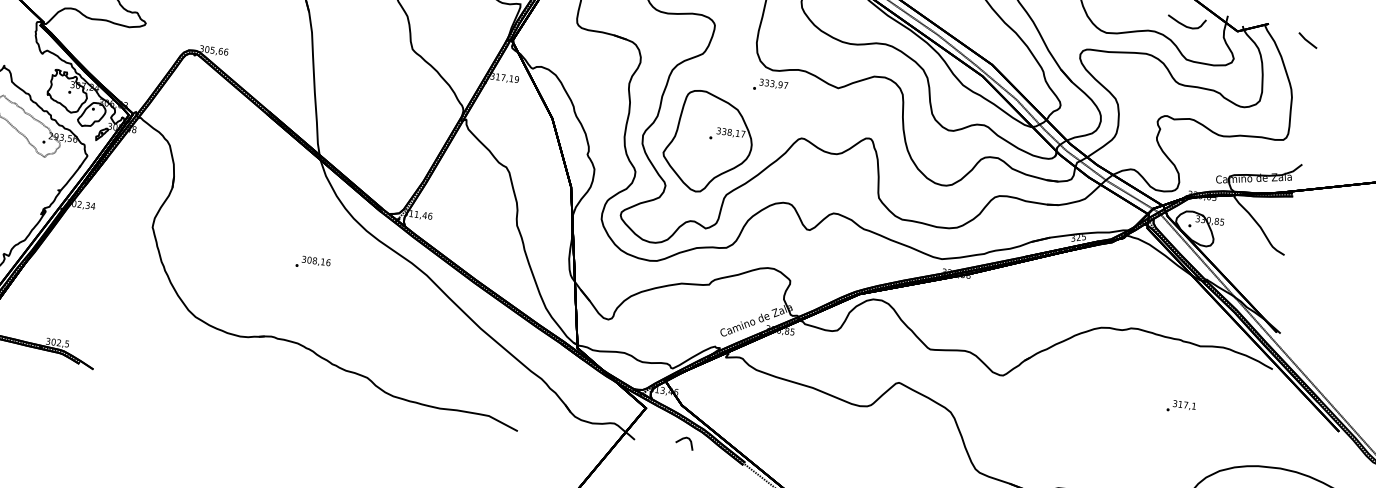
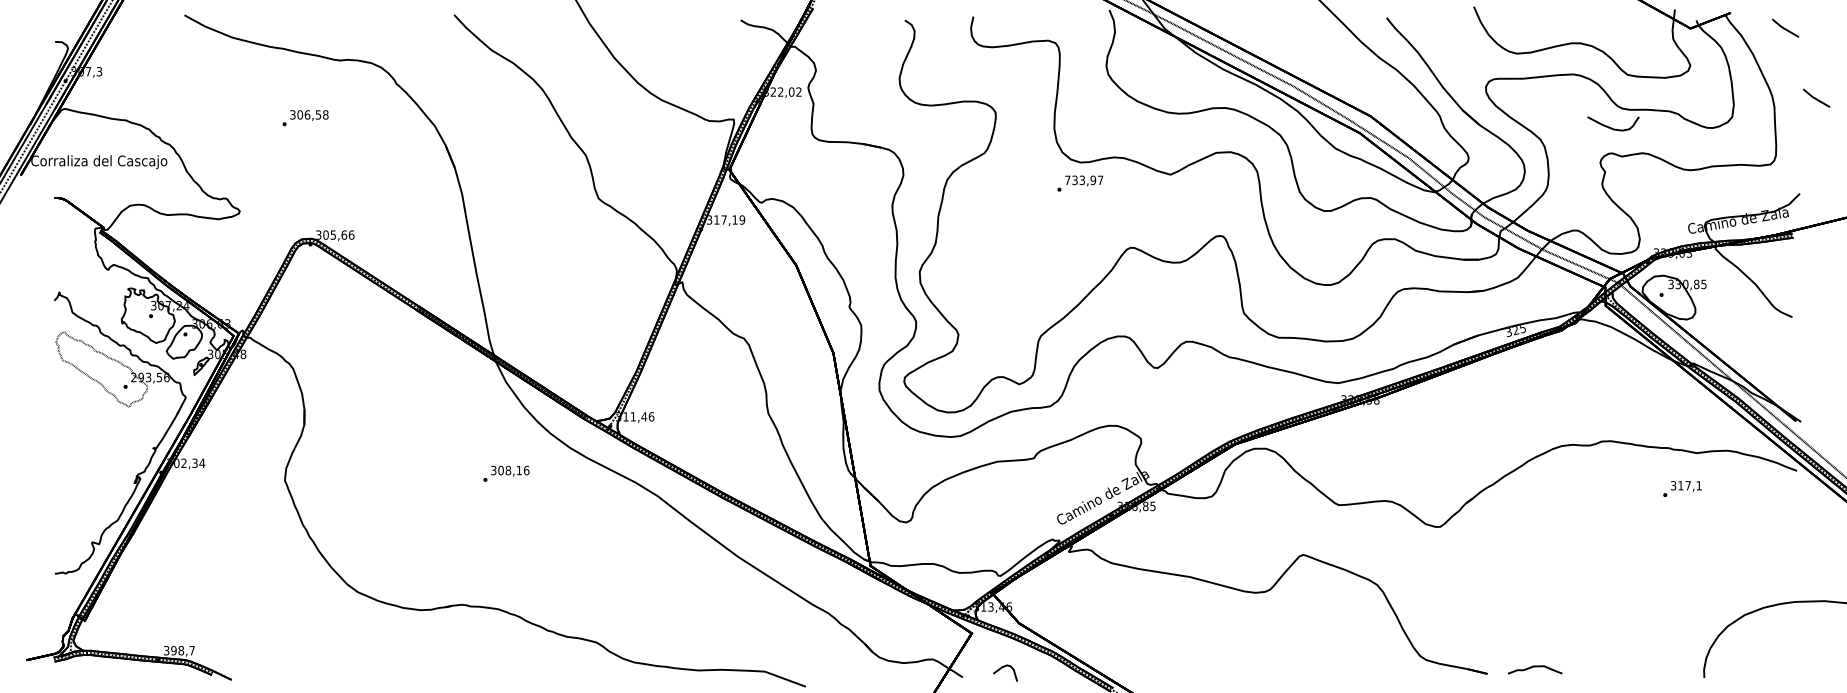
curve: (1185, 25) -> (1612, 127), moved
text: (761, 82) -> (1067, 180), 333,97 -> 733,97
line: (1323, 94) -> (1815, 97), added
part: (708, 142) -> (1007, 269), removed
text: (313, 262) -> (506, 473), moved
text: (60, 342) -> (182, 650), 302,5 -> 398,7
text: (1181, 406) -> (1682, 488), moved
curve: (682, 439) -> (1002, 668), moved

